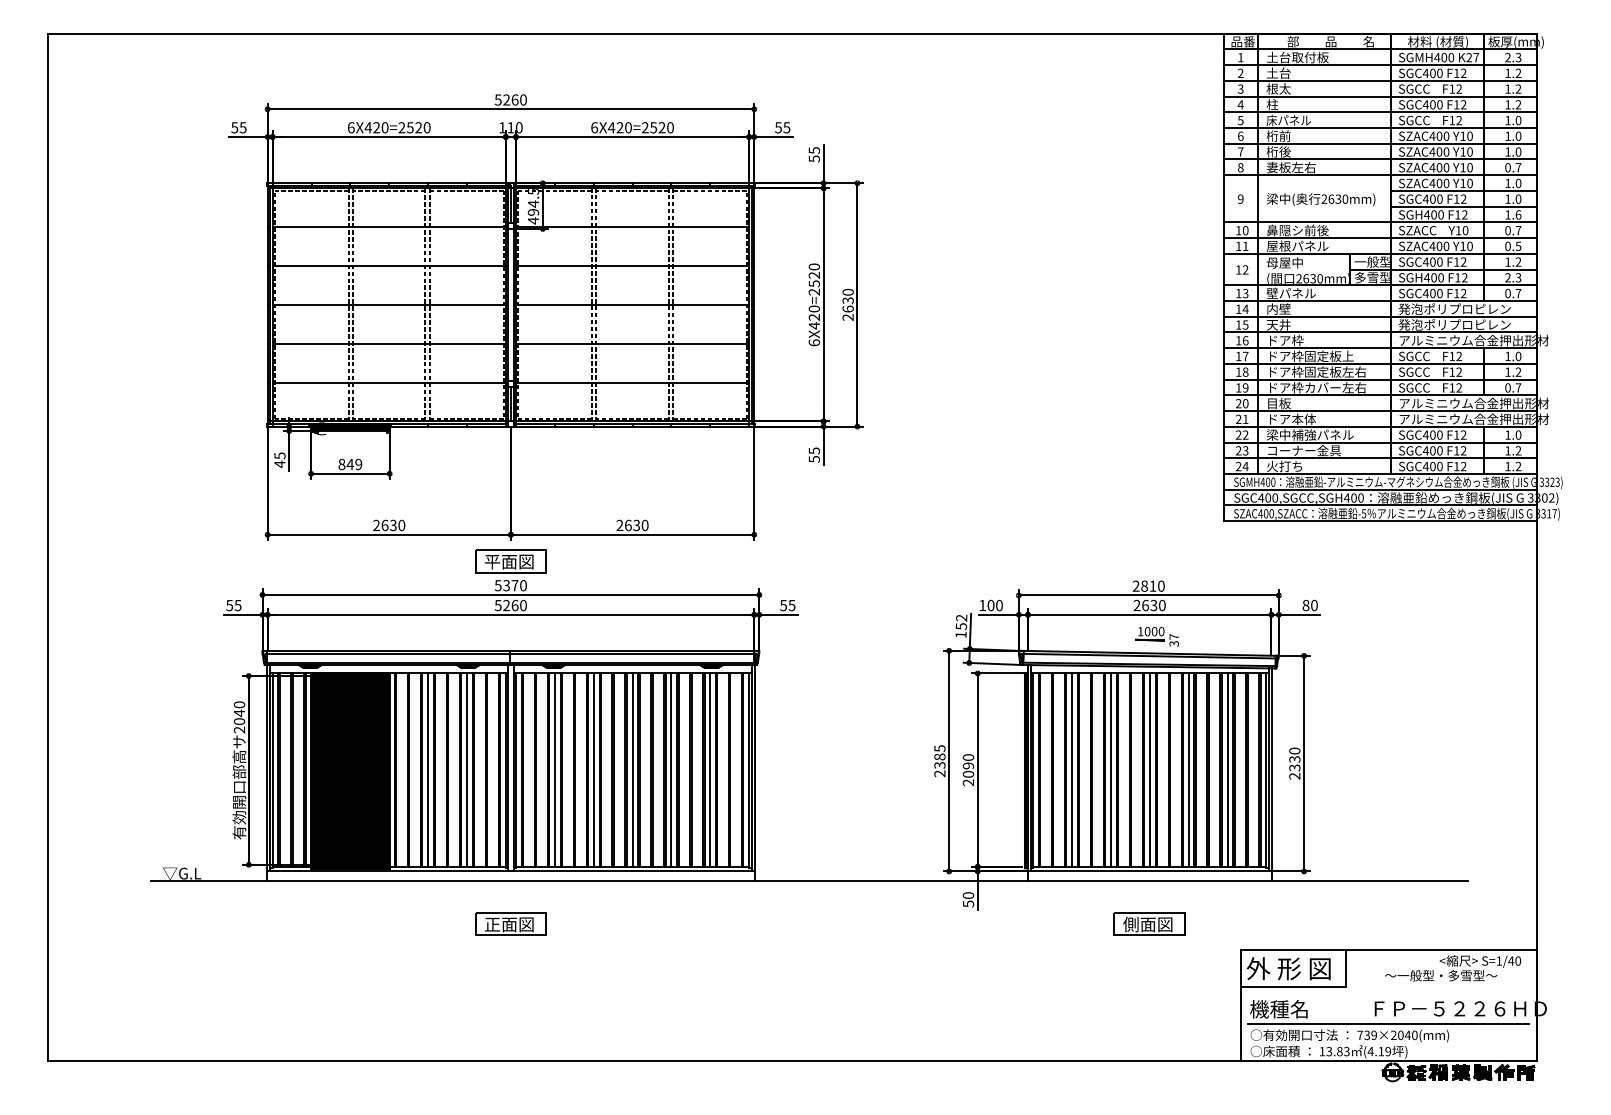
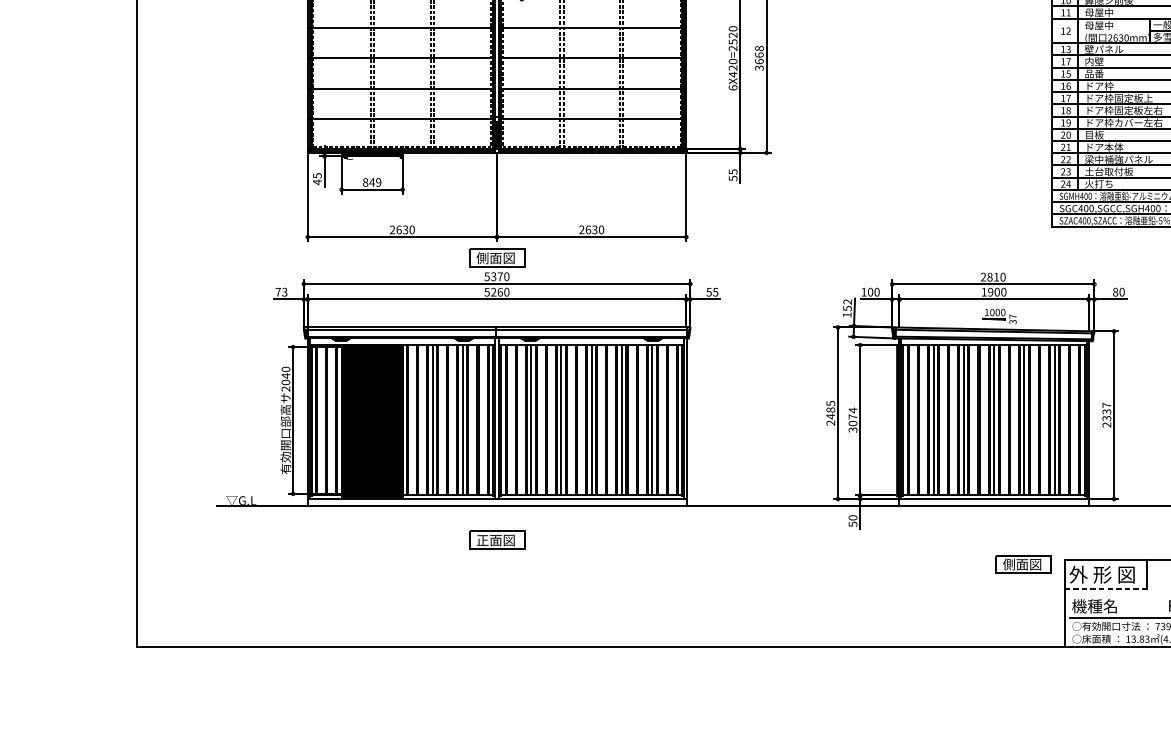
text: (1297, 245) -> (1108, 12), 屋根パネル -> 母屋中
text: (847, 304) -> (758, 58), 2630 -> 3668
text: (1245, 308) -> (1068, 61), 14 -> 17
text: (1278, 324) -> (1094, 73), 天井 -> 品番
text: (1303, 450) -> (1113, 171), コーナー金具 -> 土台取付板
text: (491, 561) -> (481, 257), 平面図 -> 側面図
text: (233, 605) -> (281, 292), 55 -> 73
text: (1145, 605) -> (990, 292), 2630 -> 1900
text: (1294, 750) -> (1106, 404), 2330 -> 2337
text: (939, 765) -> (830, 416), 2385 -> 2485
text: (968, 769) -> (853, 419), 2090 -> 3074
part: (1149, 923) -> (1023, 563), moved
line: (1293, 987) -> (1105, 589), solid -> dashed

